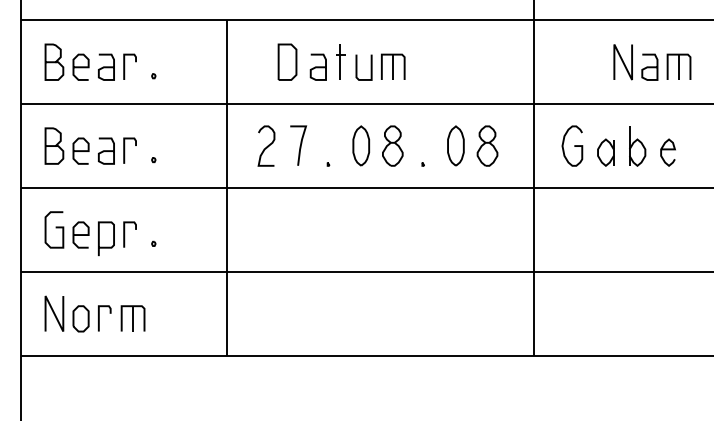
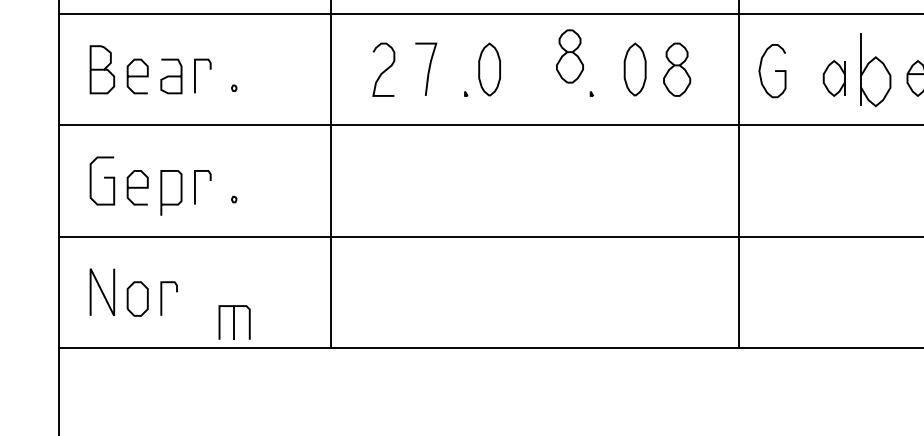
part: (361, 145) -> (489, 68), moved
part: (392, 145) -> (569, 55), moved
curve: (574, 145) -> (775, 70), moved
part: (637, 146) -> (876, 70), size x1.4
part: (132, 318) -> (233, 322), moved

